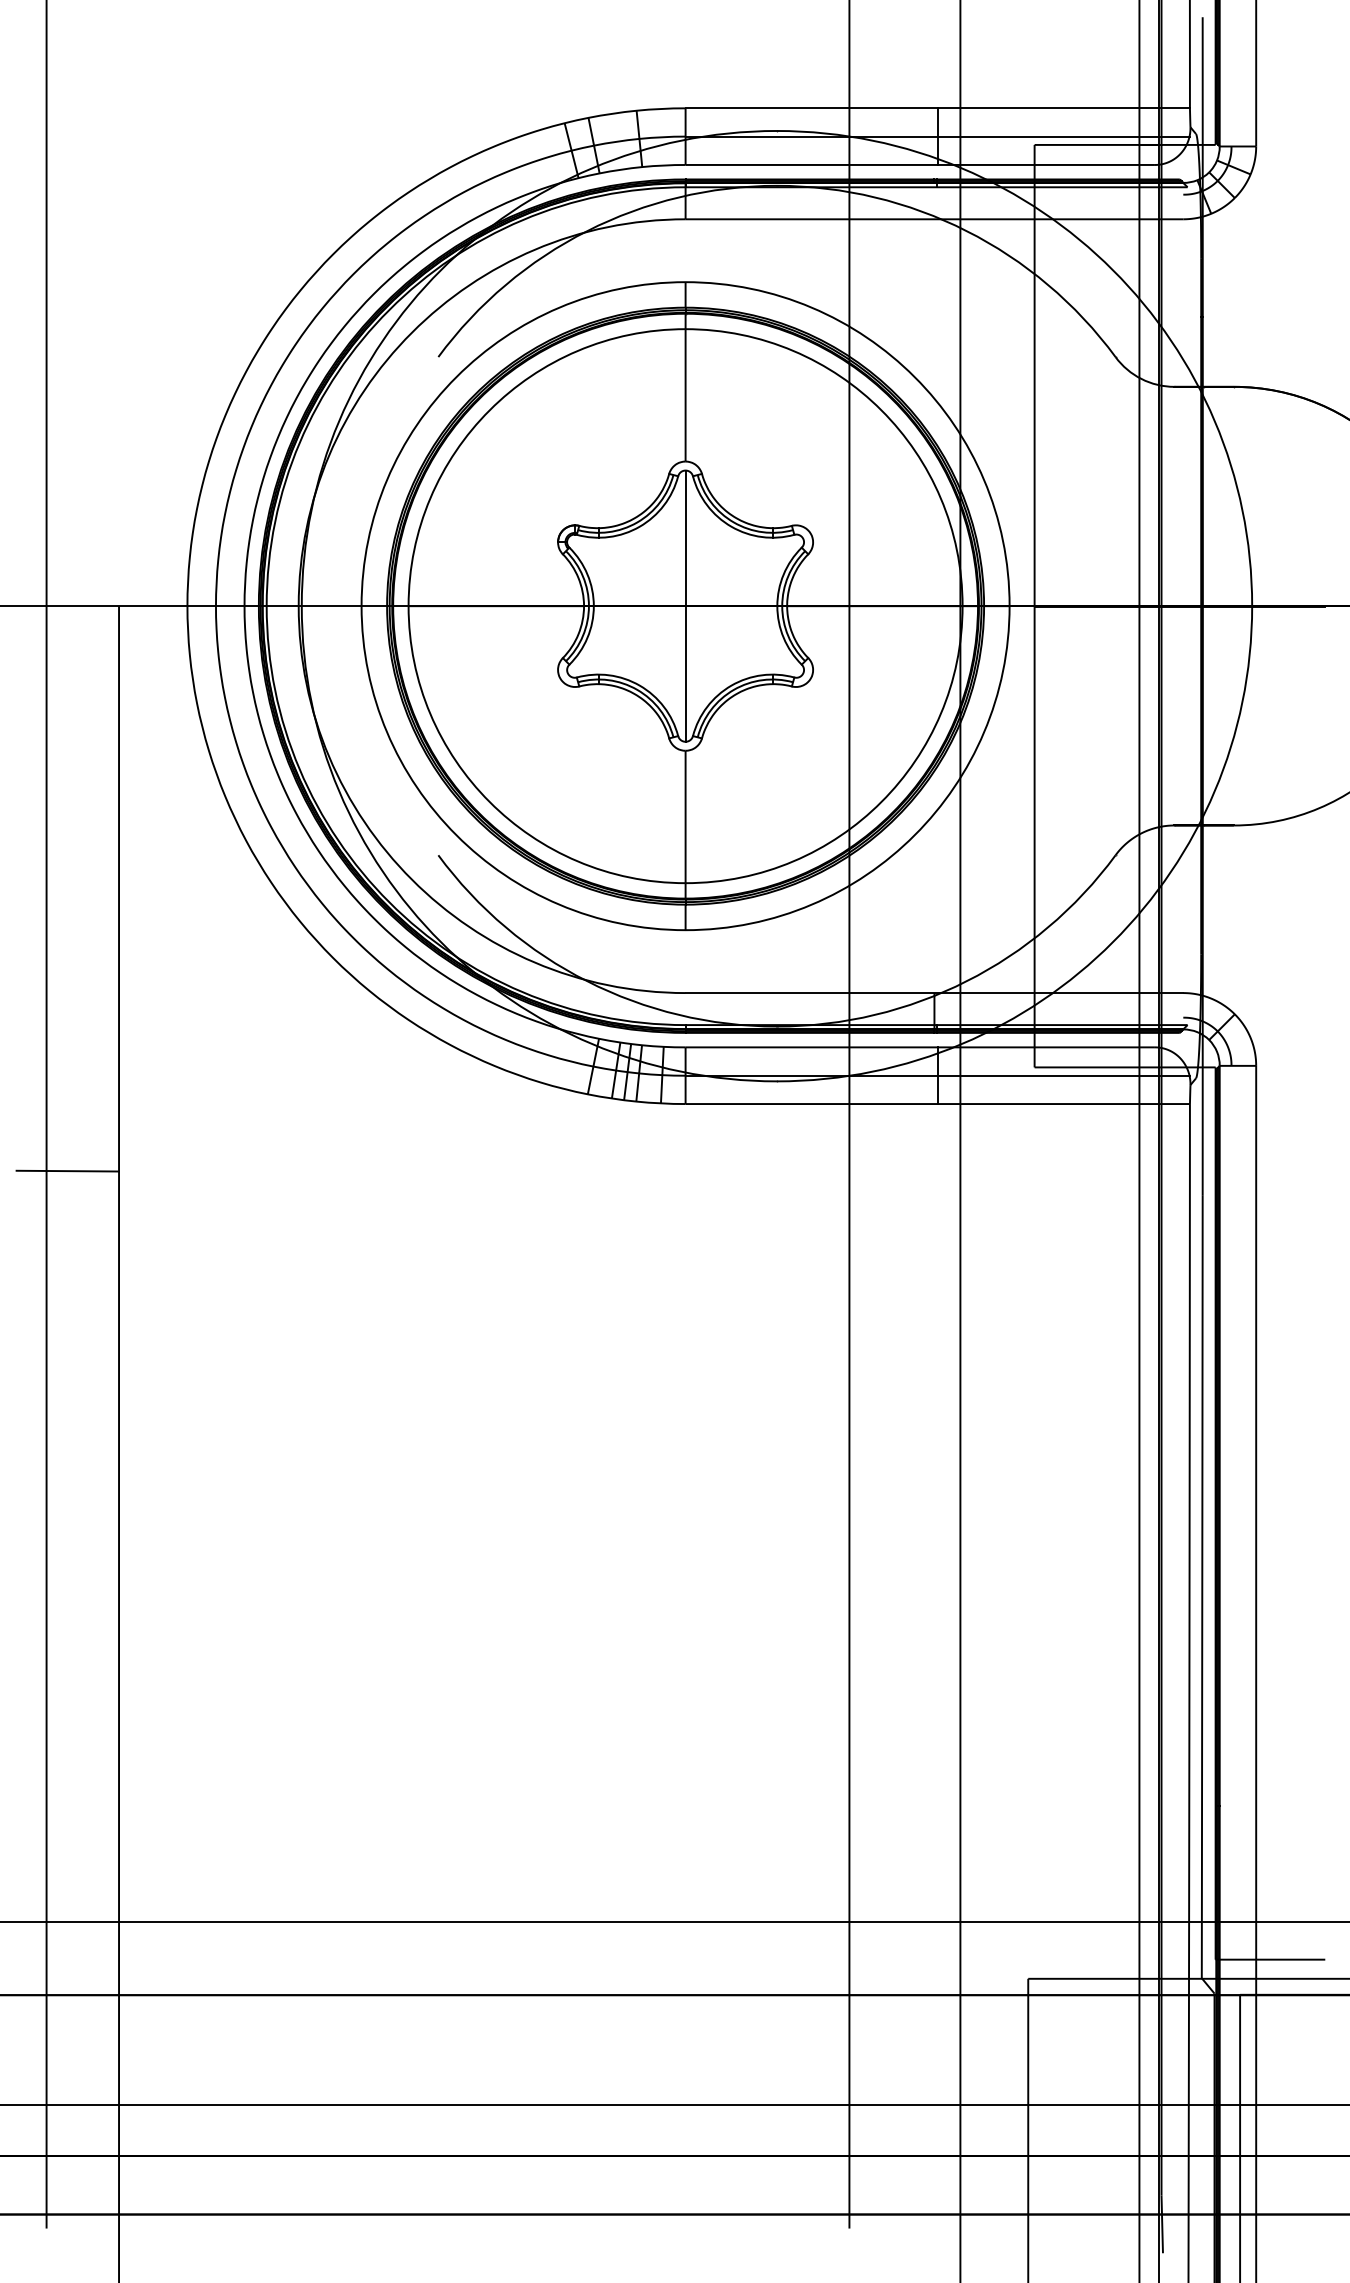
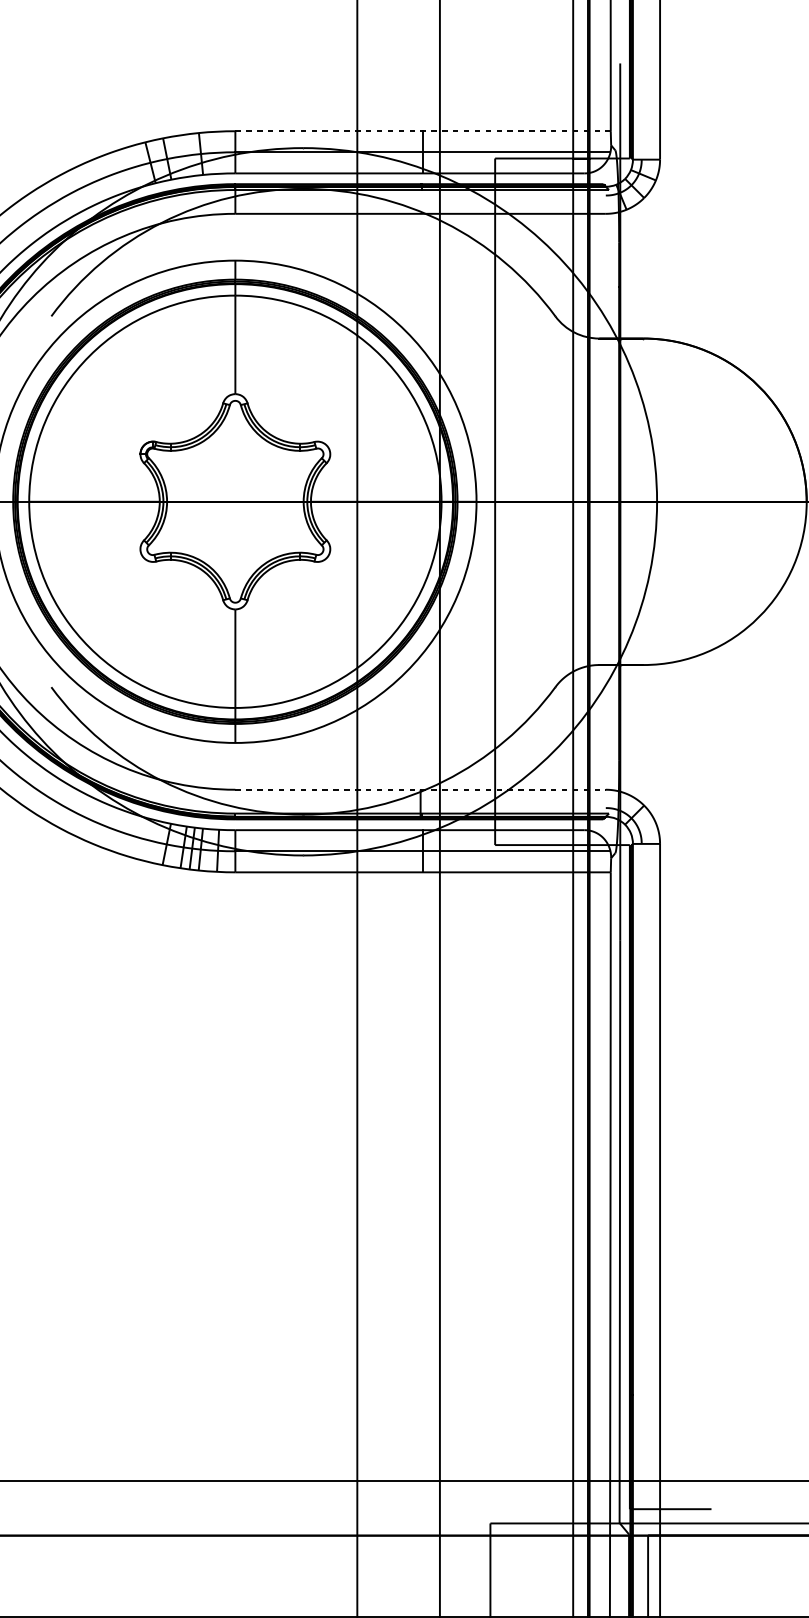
line: (938, 108) -> (423, 131), solid -> dashed
line: (685, 605) -> (235, 501), removed
line: (934, 993) -> (420, 790), solid -> dashed

